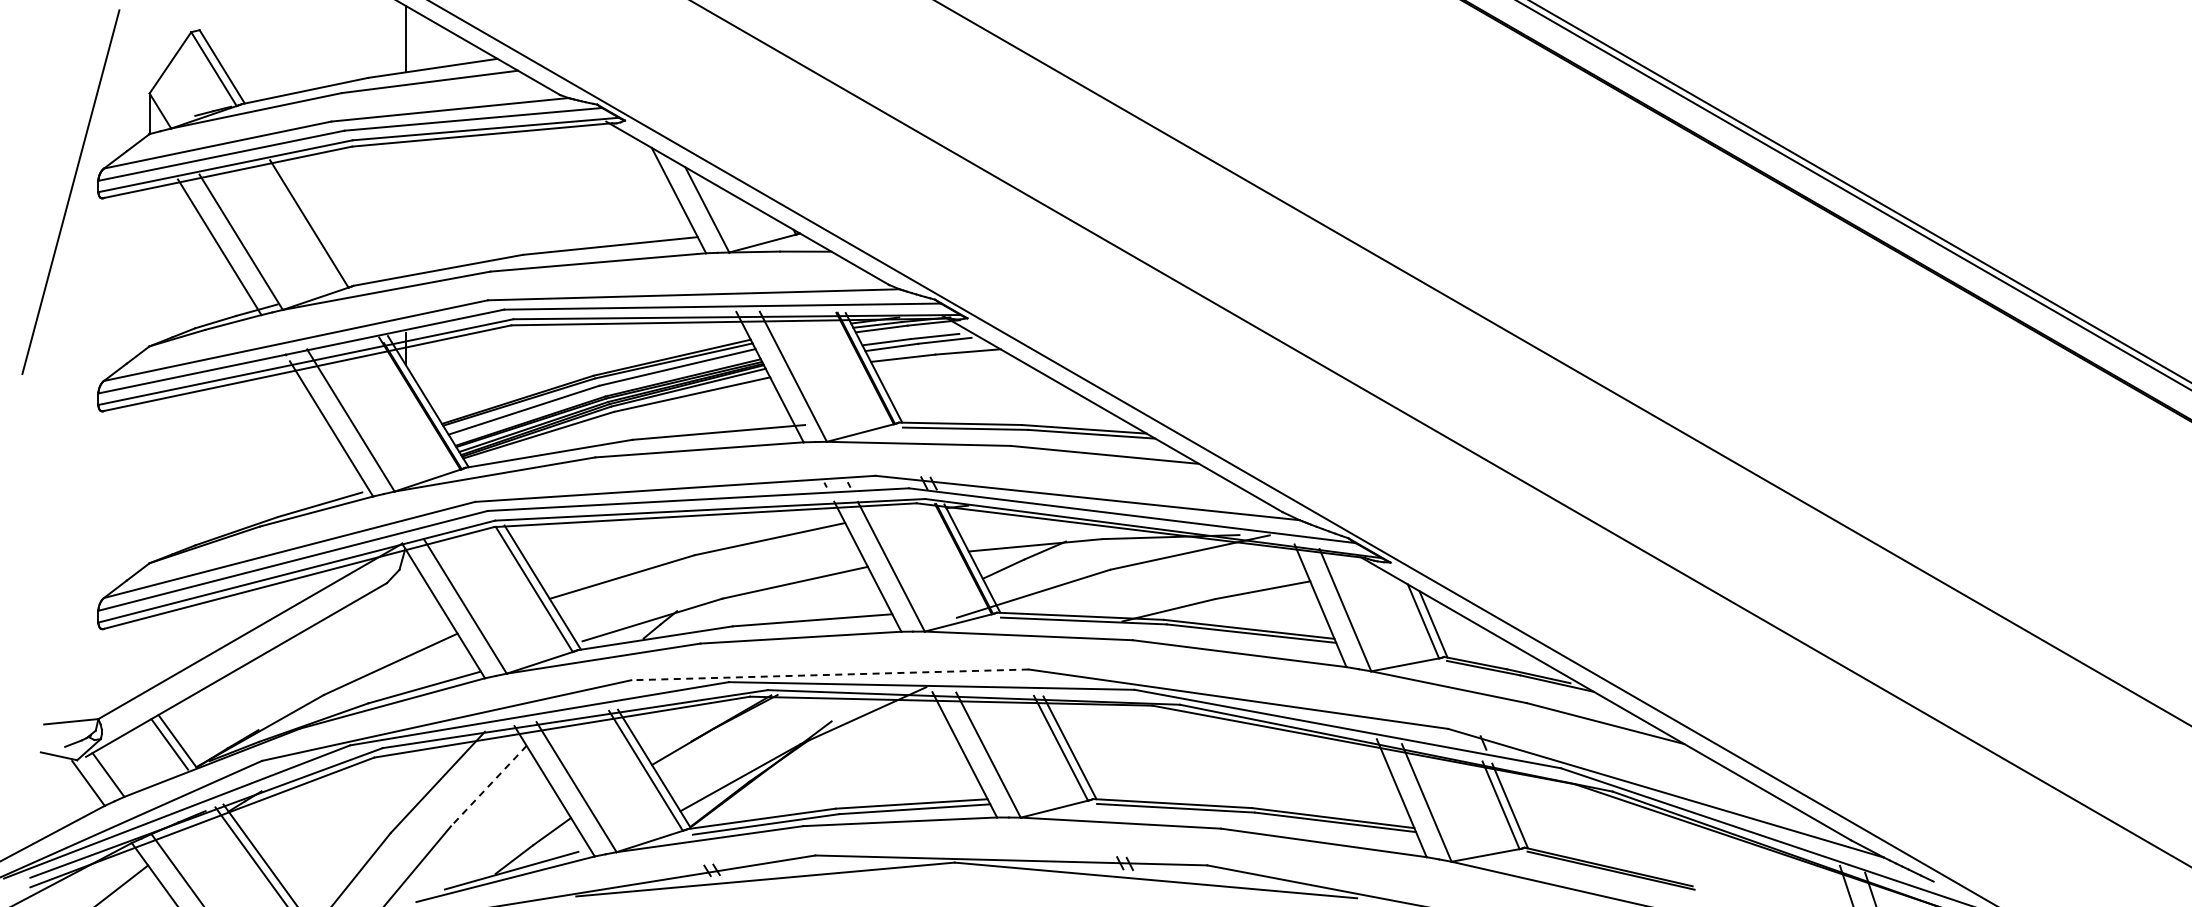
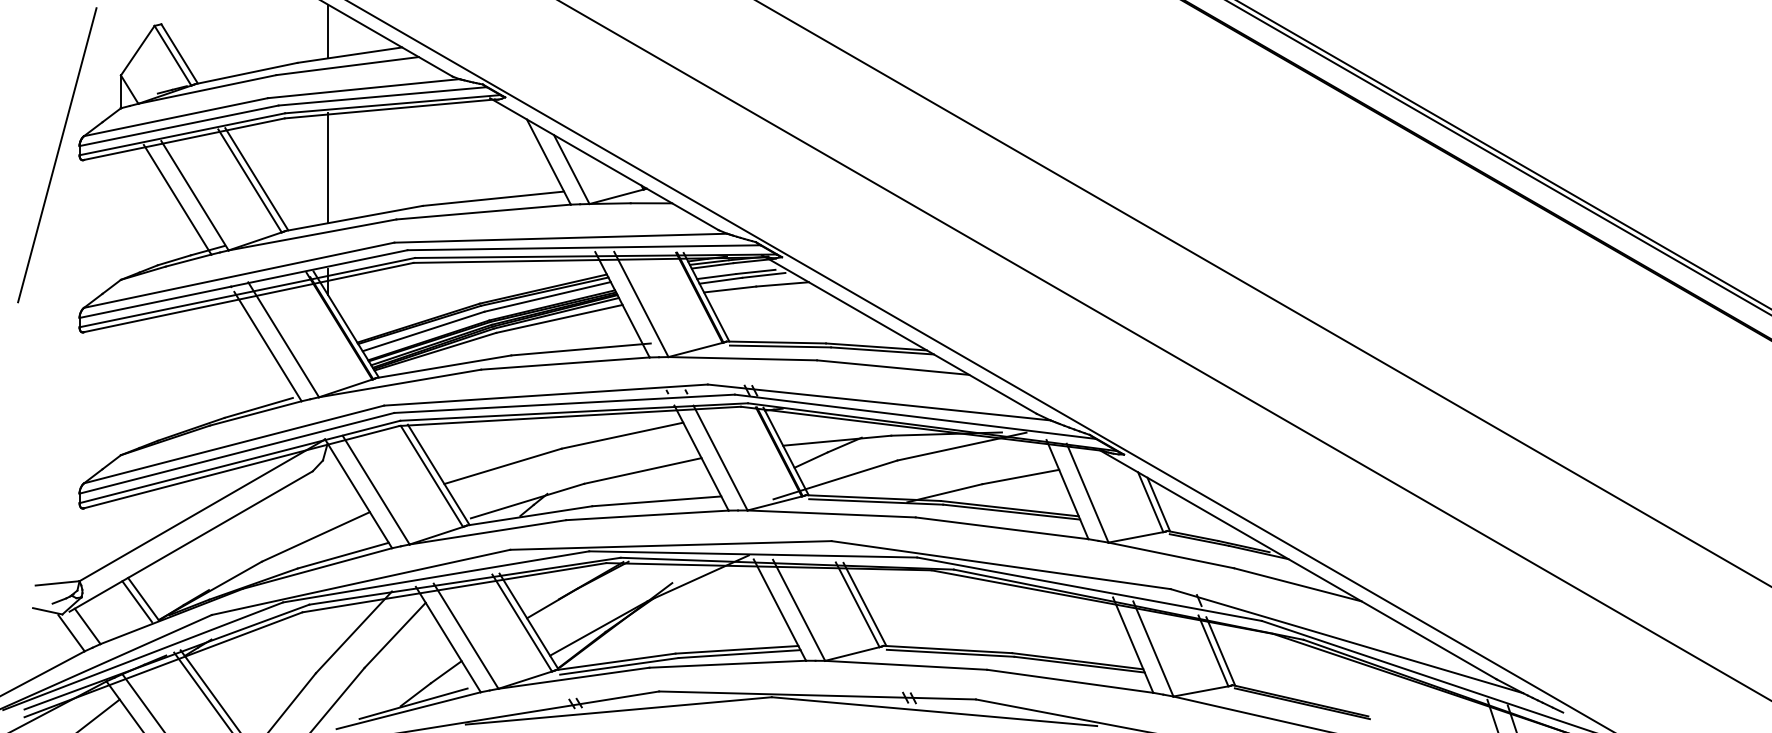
line: (405, 206) -> (327, 166), added
line: (317, 221) -> (256, 178), added
line: (830, 674) -> (671, 545), dashed -> solid
line: (488, 786) -> (394, 635), dashed -> solid

